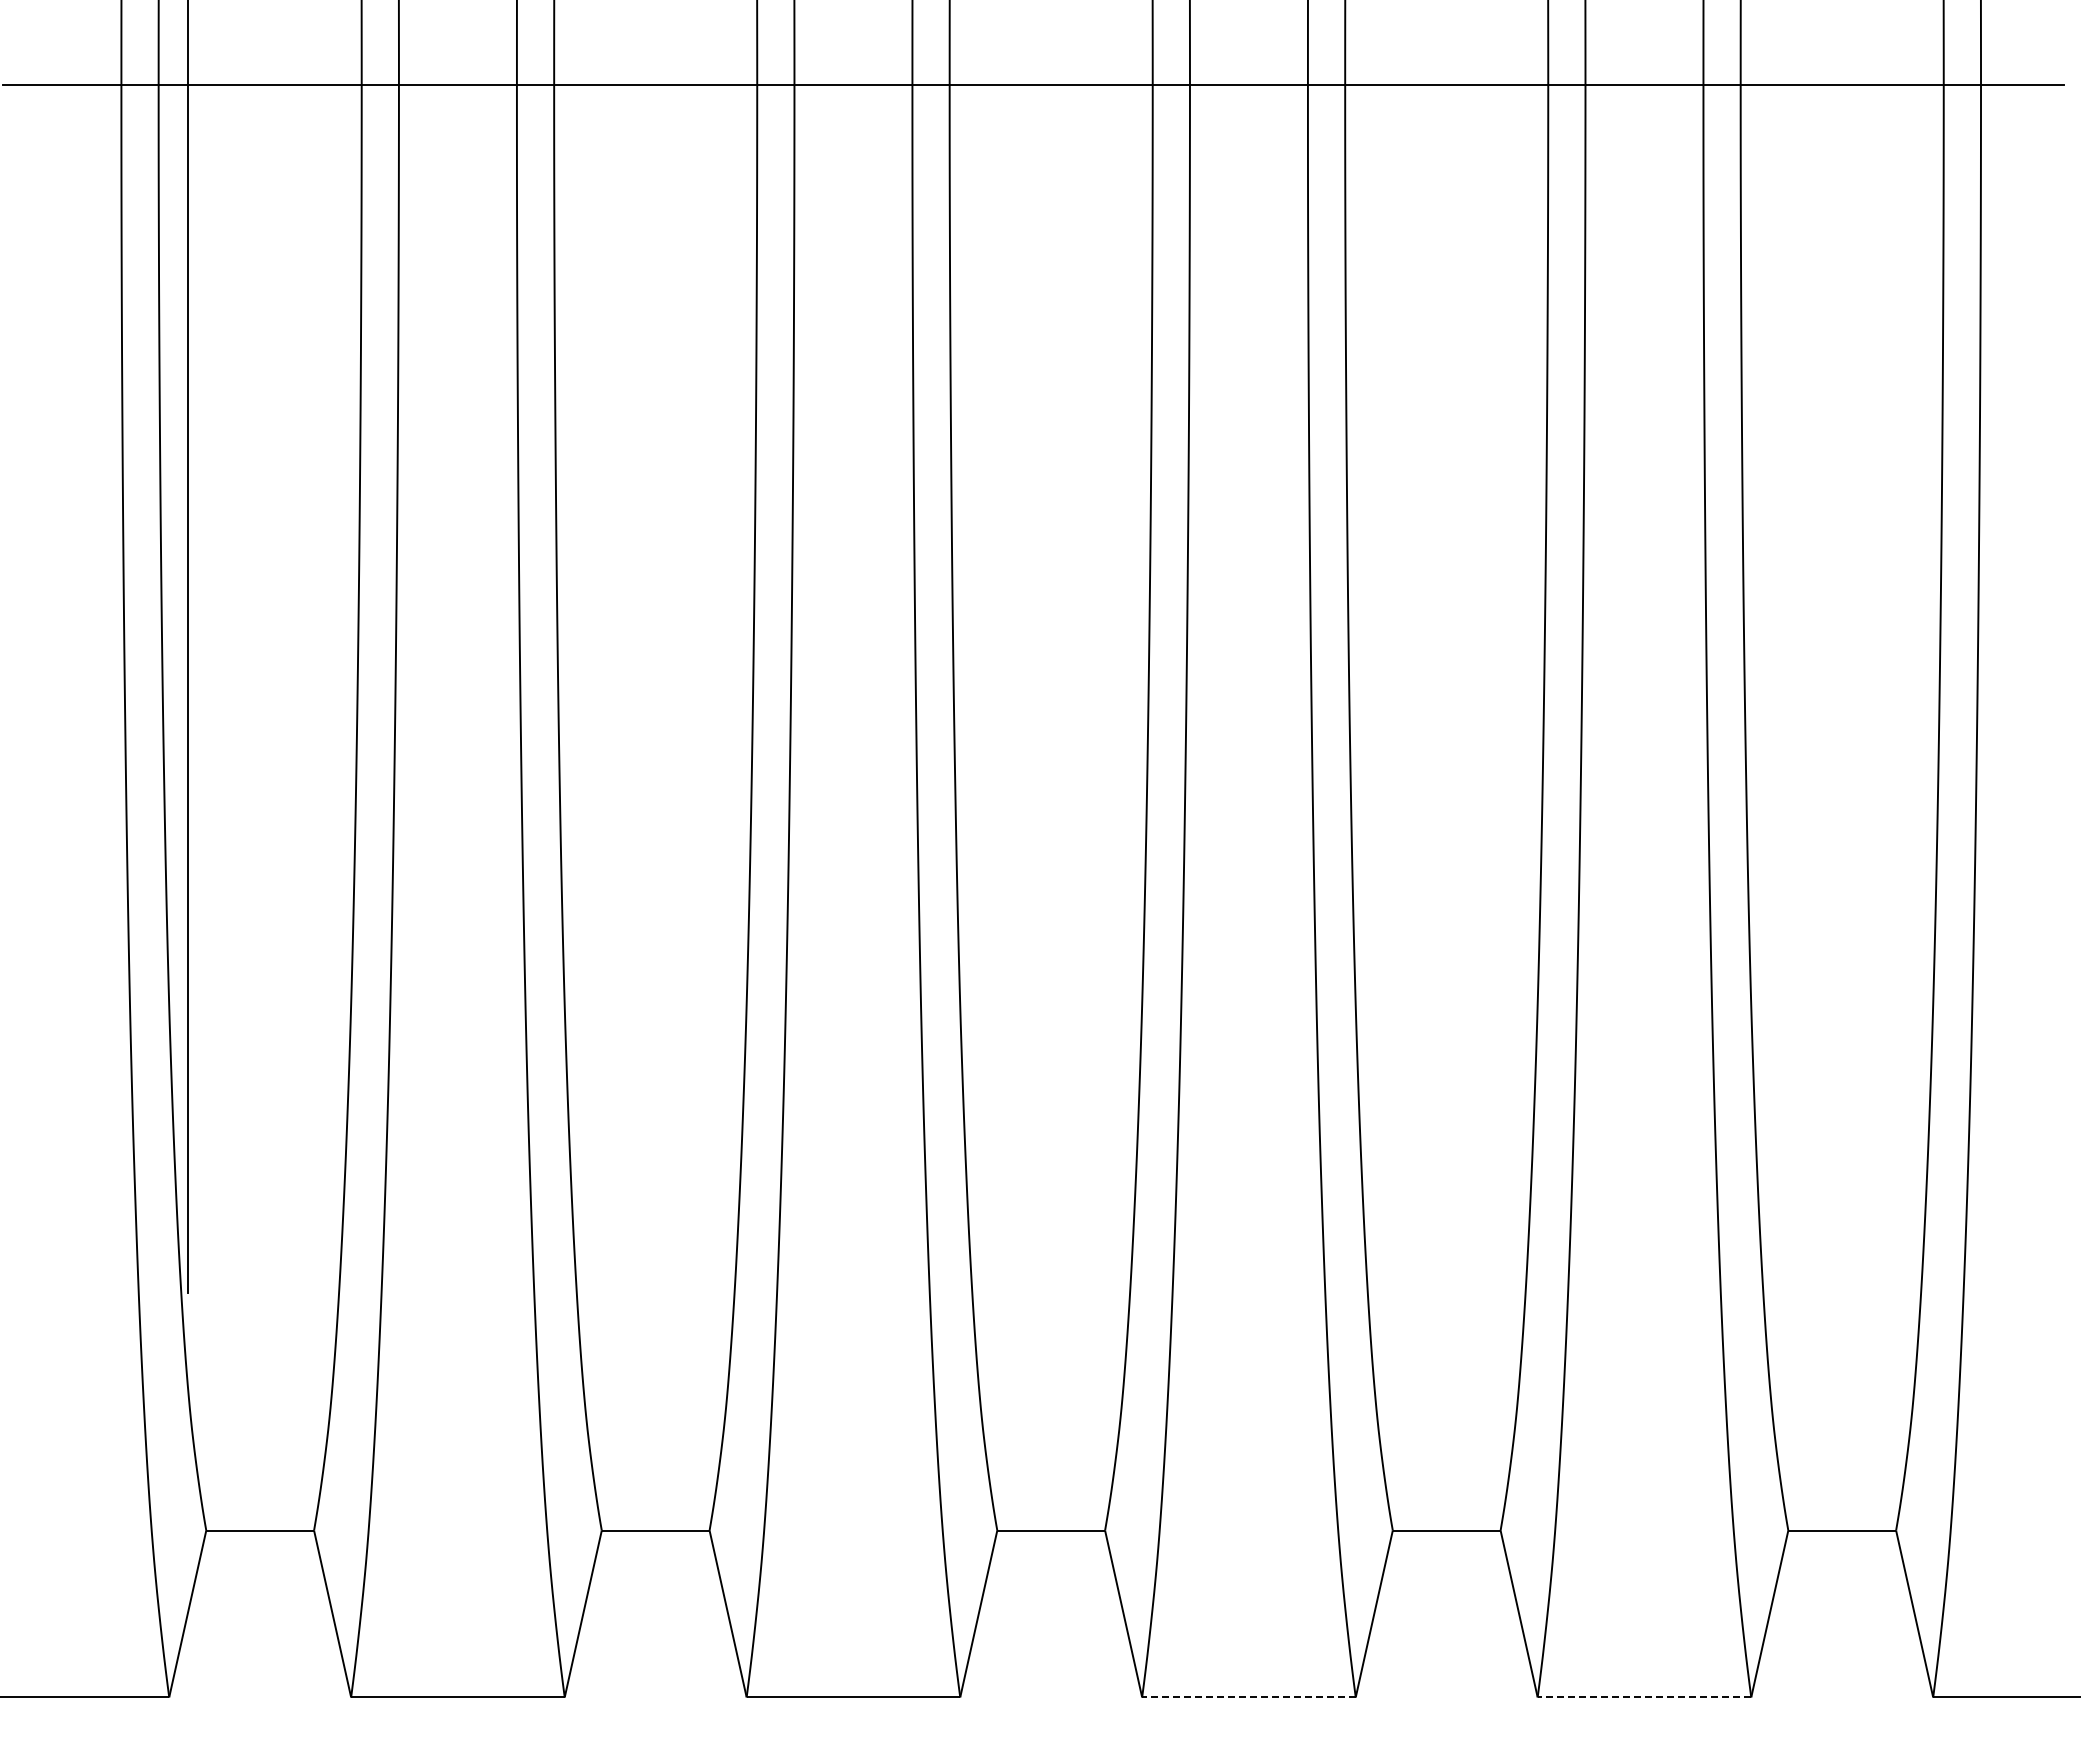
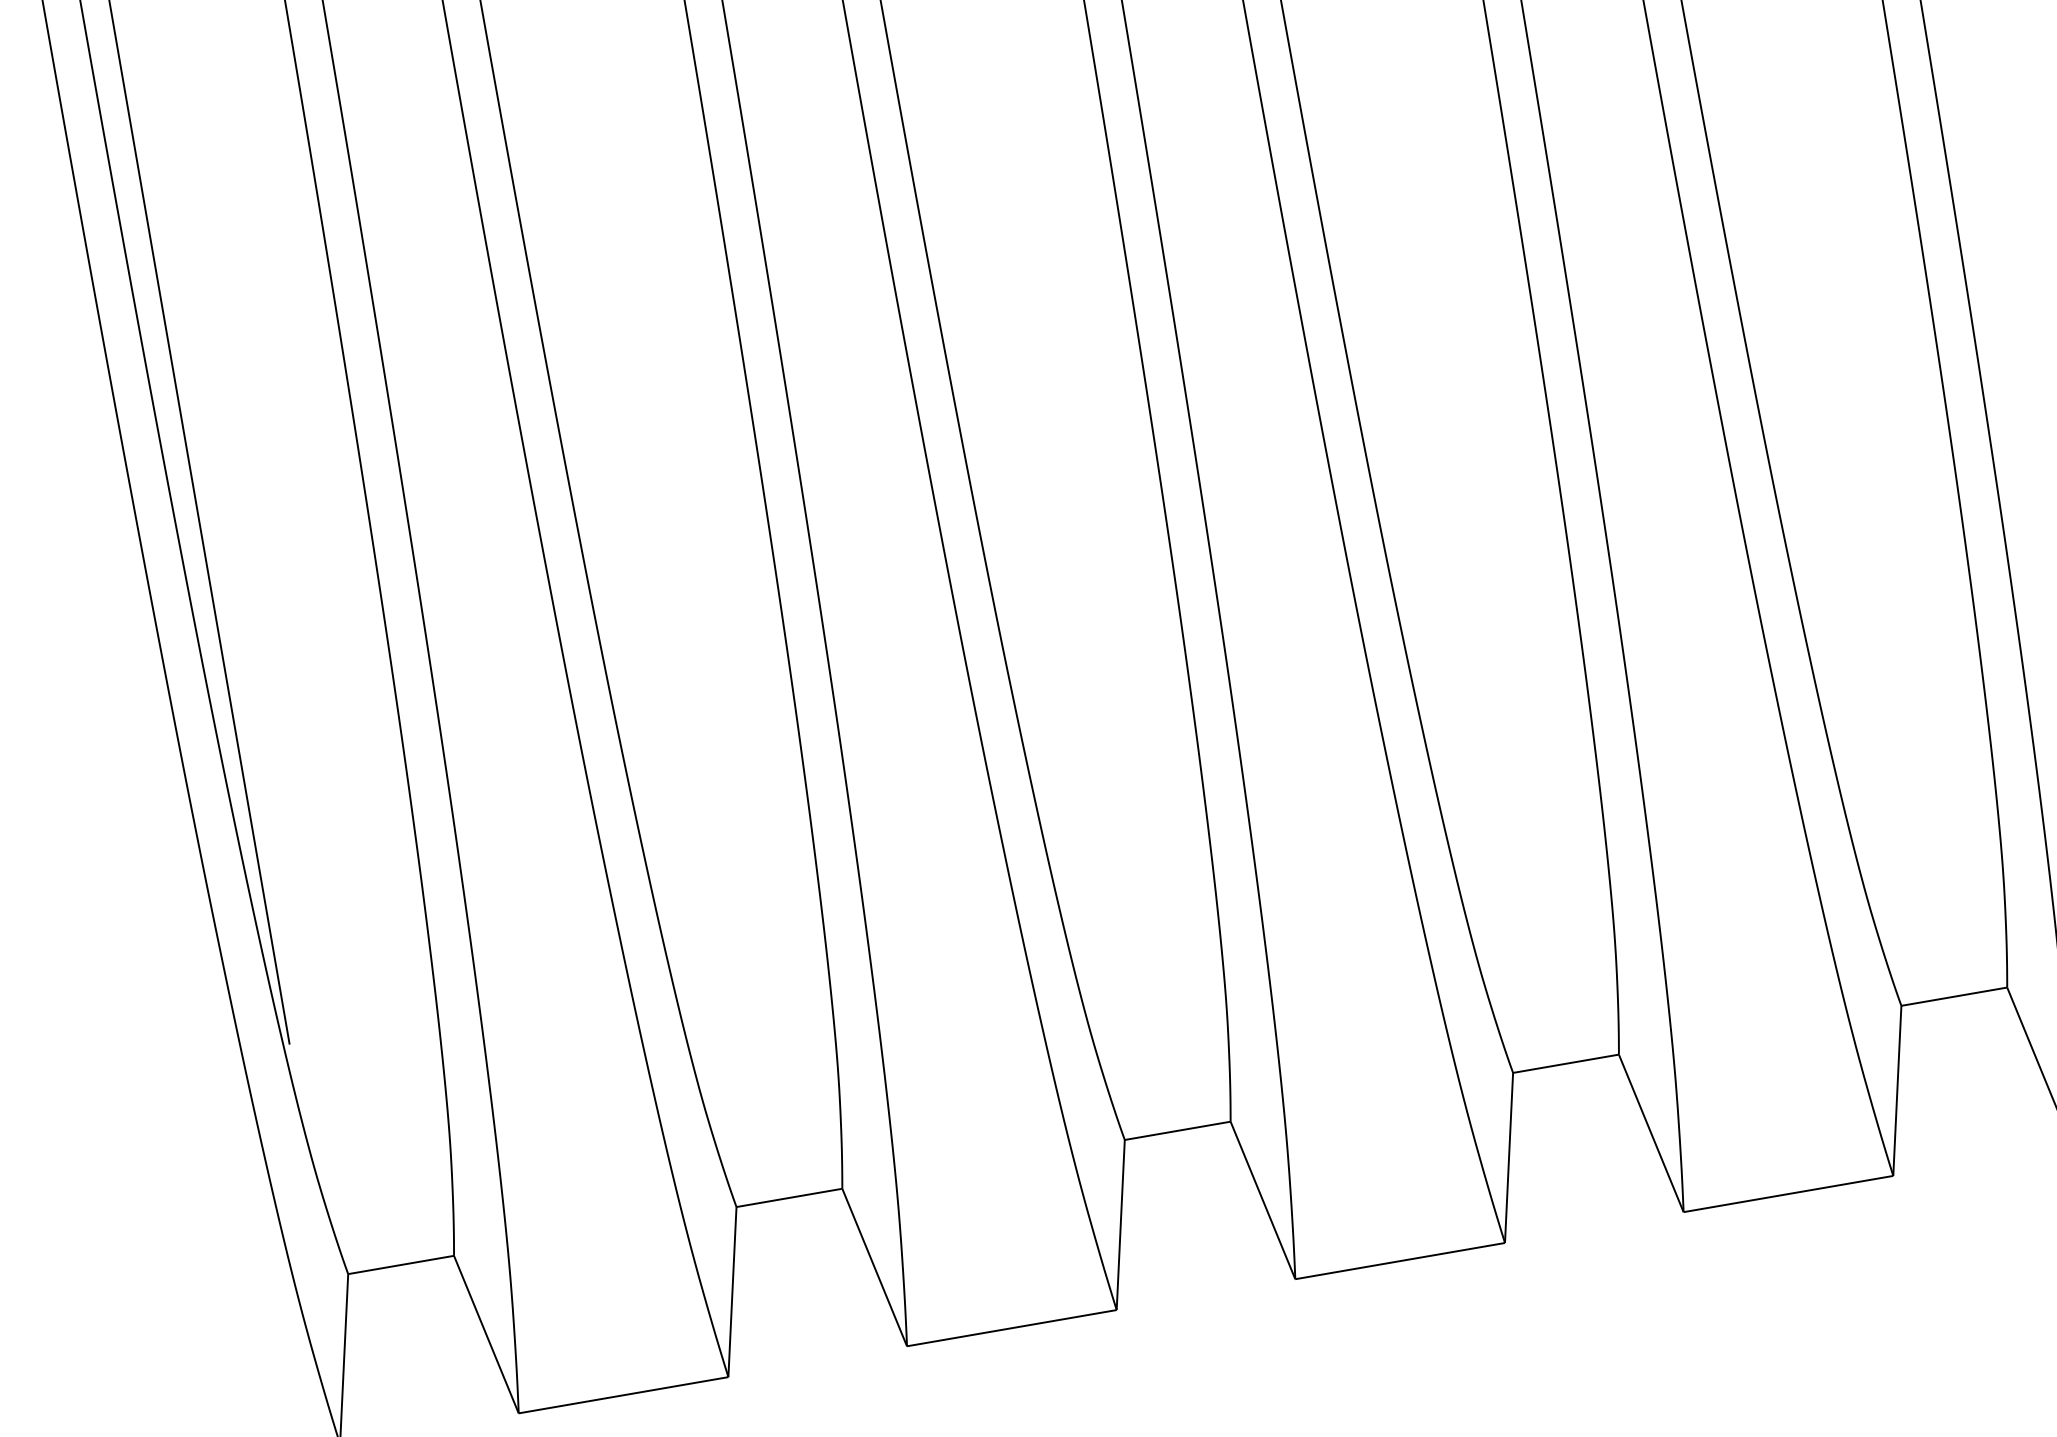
line: (1248, 1697) -> (1399, 1261), dashed -> solid
line: (1644, 1697) -> (1788, 1194), dashed -> solid

